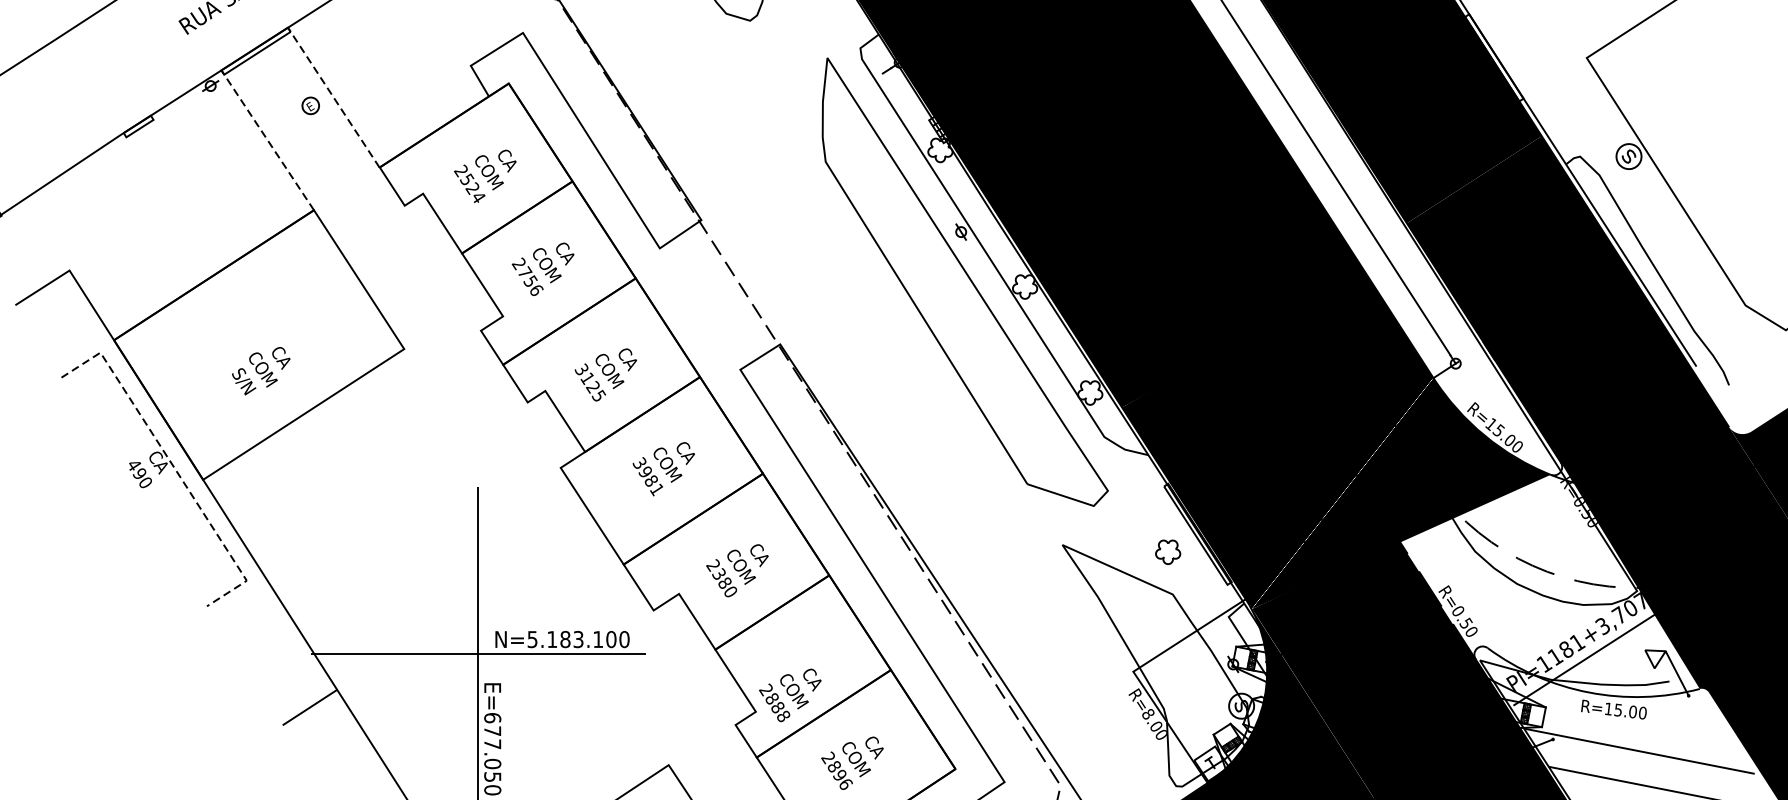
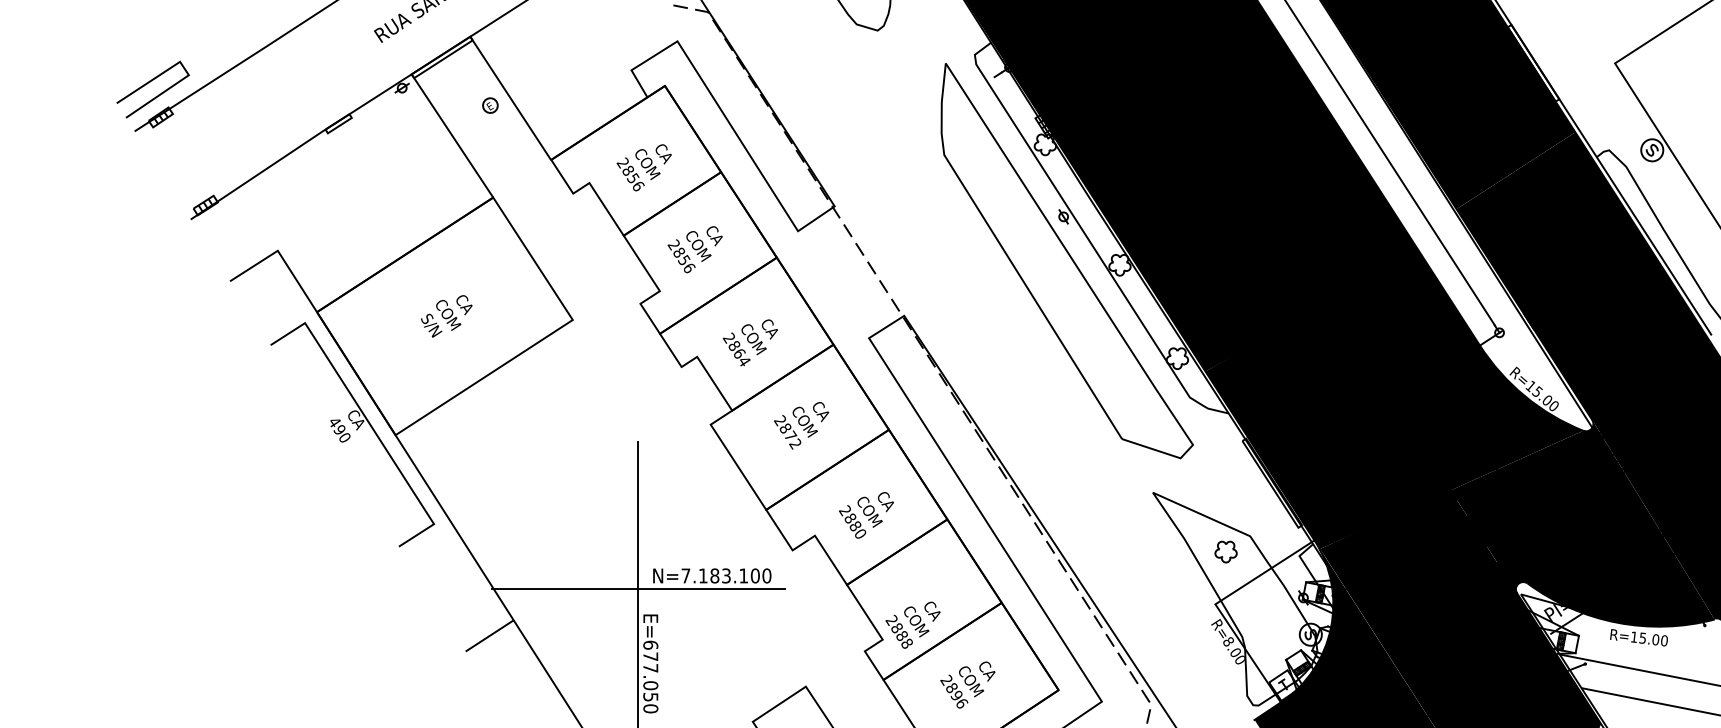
line: (333, 97) -> (510, 98), dashed -> solid
line: (267, 139) -> (452, 135), dashed -> solid
text: (473, 188) -> (633, 178), 2524 -> 2856
text: (525, 271) -> (679, 251), 2756 -> 2856
text: (260, 371) -> (446, 316), moved
text: (589, 382) -> (736, 349), 3125 -> 2864
line: (173, 467) -> (369, 424), dashed -> solid
text: (647, 475) -> (787, 431), 3981 -> 2872
part: (1167, 551) -> (1225, 551), moved
text: (719, 574) -> (850, 518), 2380 -> 2880
fill: (1549, 578) -> (1582, 522), added
text: (532, 639) -> (685, 575), N=5.183.100 -> N=7.183.100

